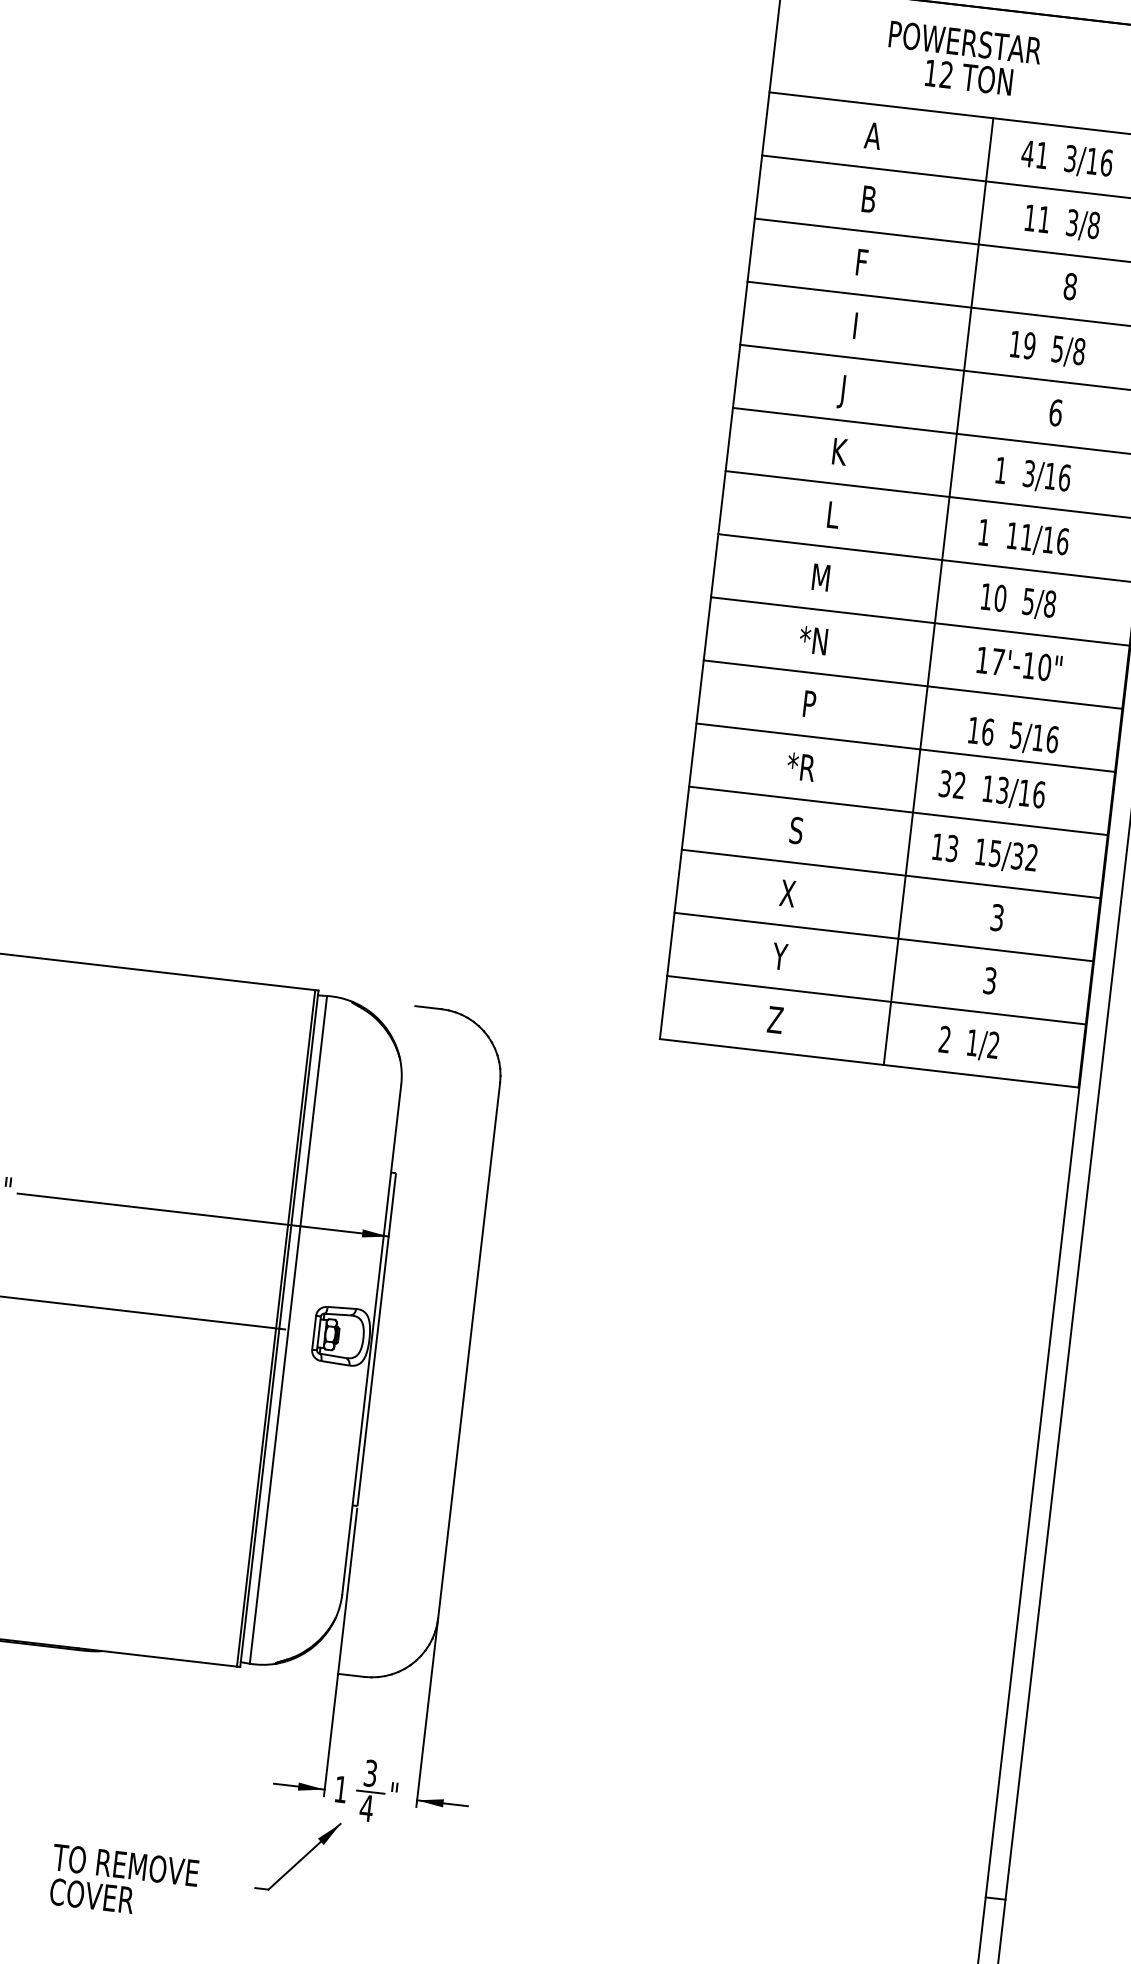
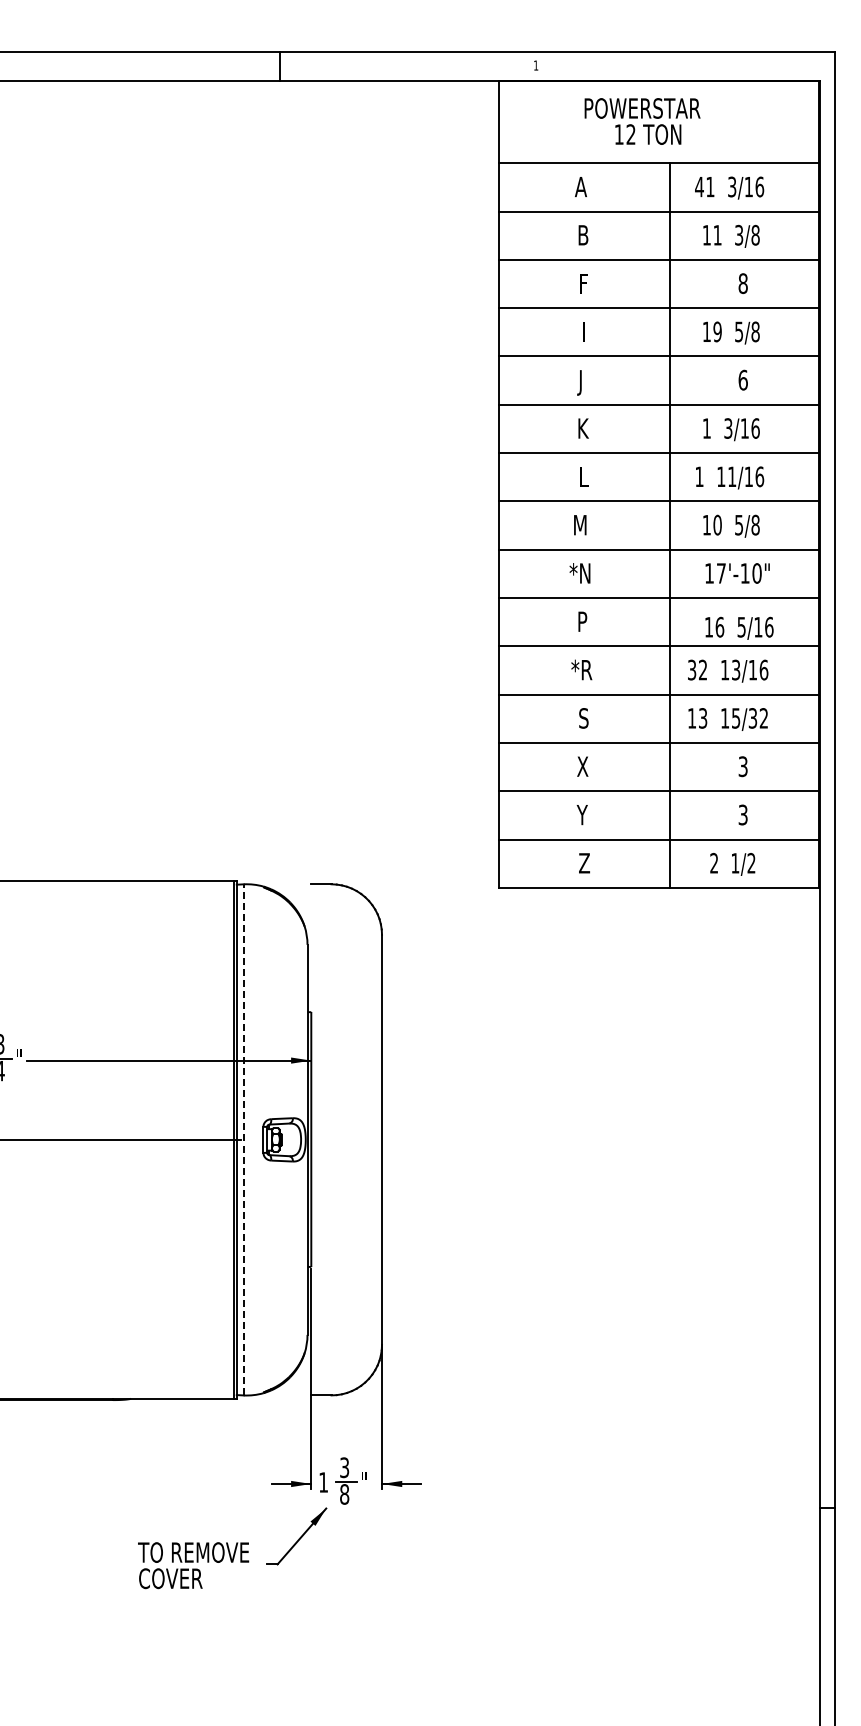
line: (288, 1329) -> (243, 1139), solid -> dashed
text: (366, 1808) -> (344, 1494), 4 -> 8
text: (123, 1882) -> (193, 1565), moved

